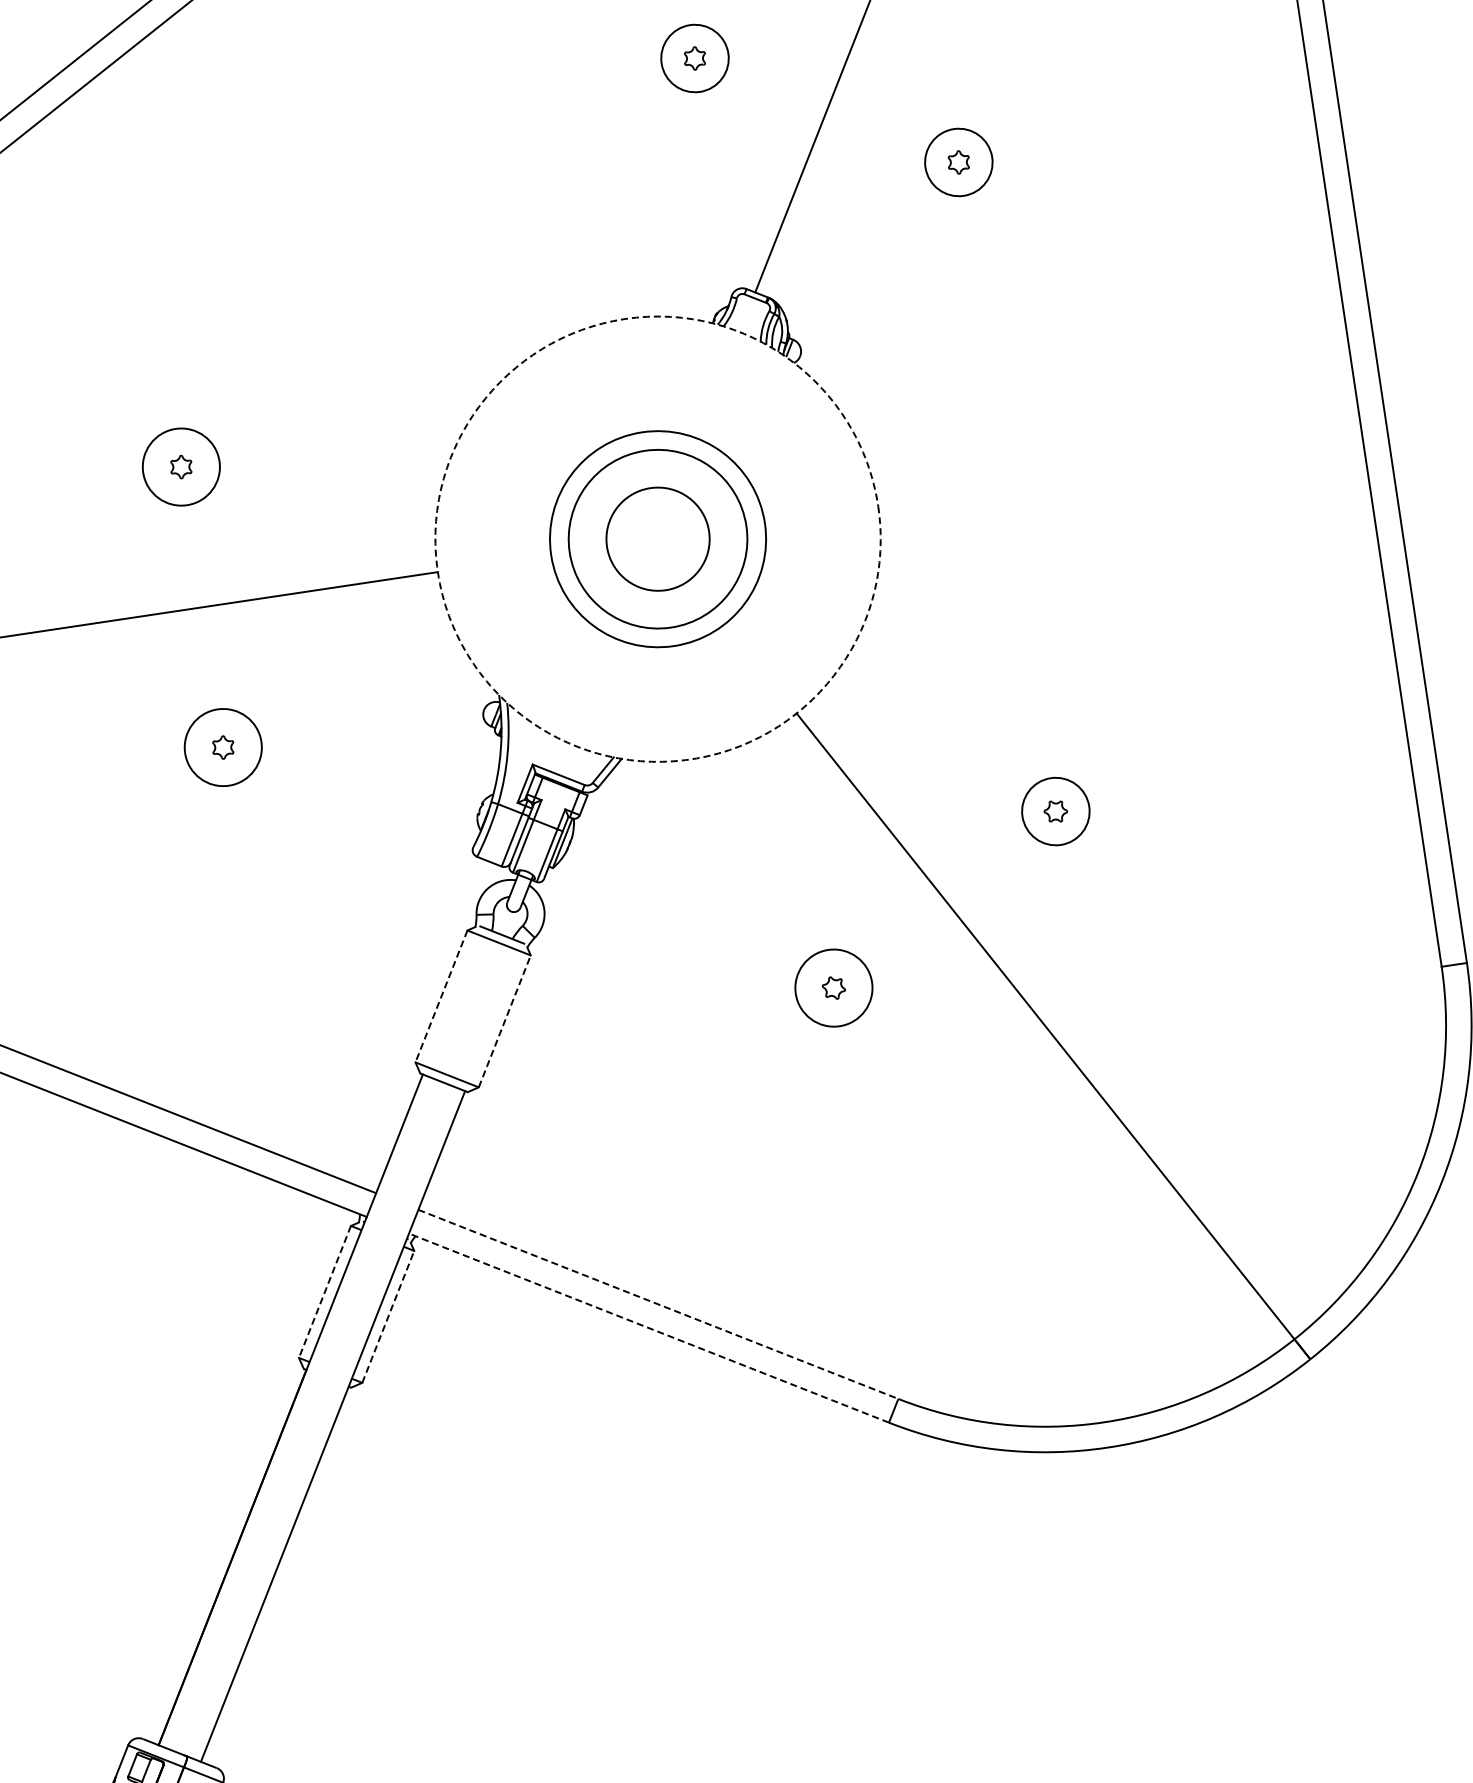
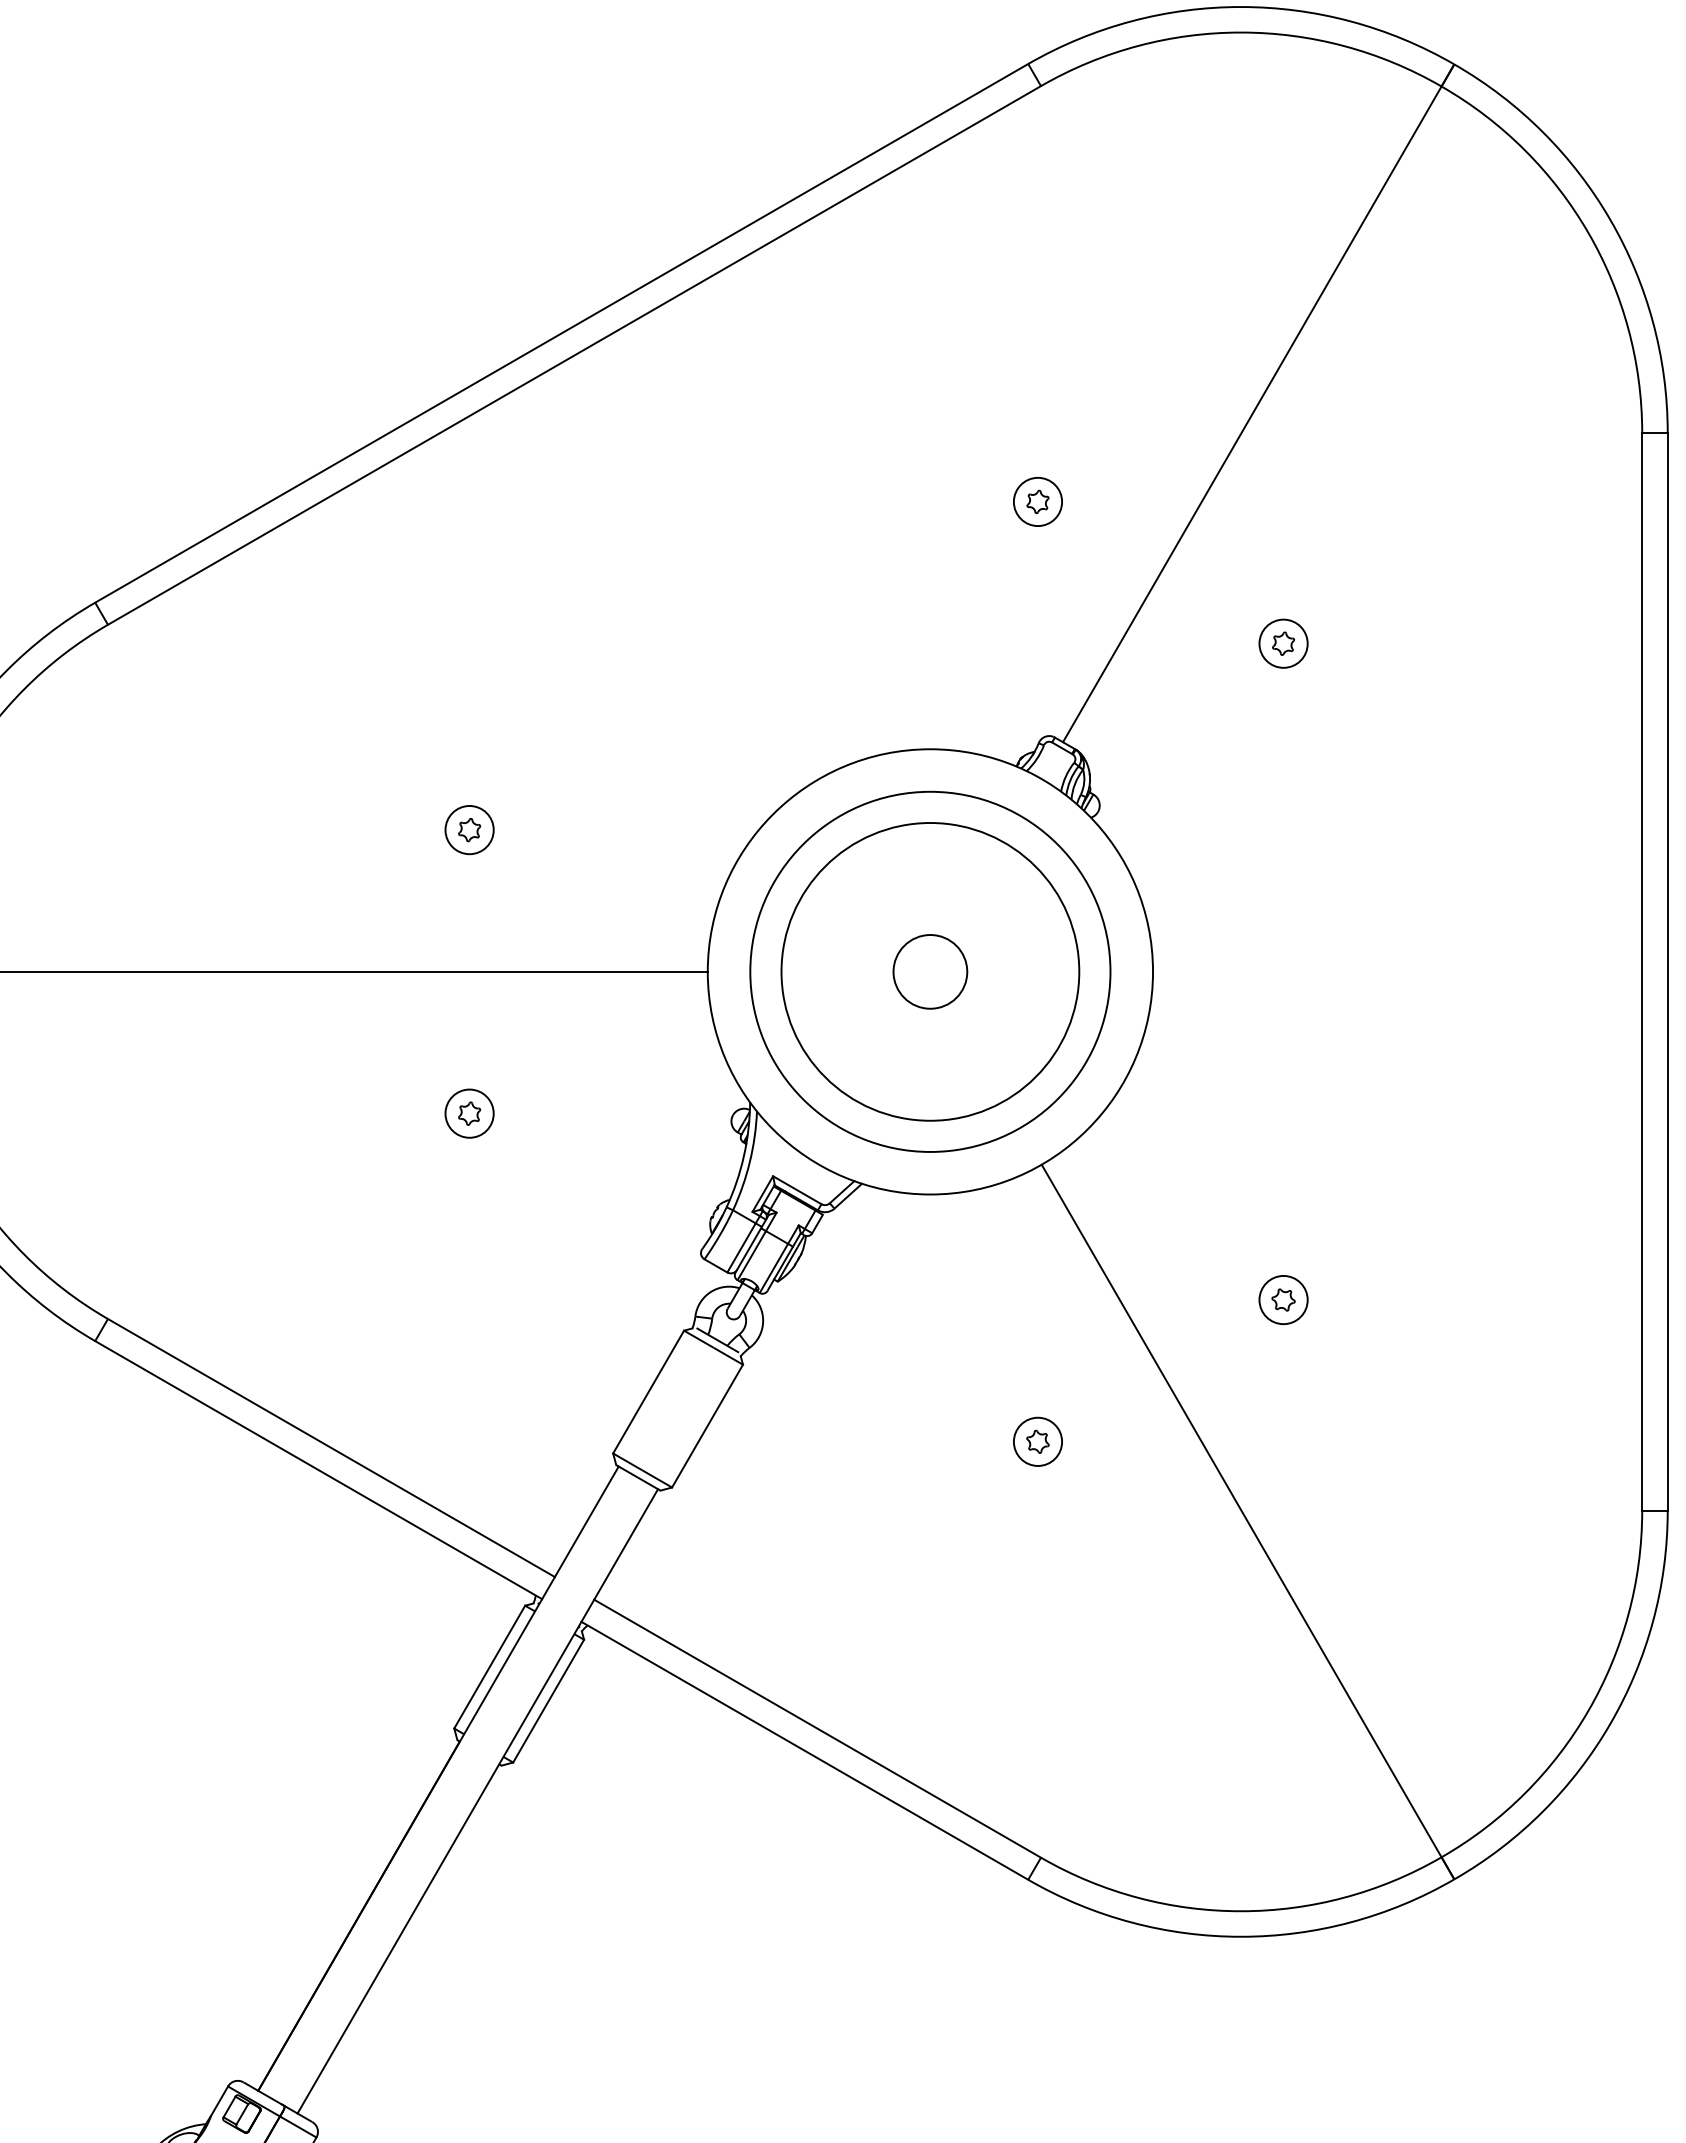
circle: (694, 58) -> (1037, 501), size x0.71
circle: (958, 162) -> (1283, 643), size x0.71
circle: (181, 466) -> (469, 829), size x0.62
circle: (658, 538) -> (930, 971), dashed -> solid
circle: (658, 538) -> (930, 971), size x0.71
circle: (658, 538) -> (930, 971), size x1.67
circle: (658, 538) -> (930, 971), size x1.67
circle: (223, 747) -> (469, 1113), size x0.62
circle: (1055, 811) -> (1283, 1299), size x0.71
circle: (833, 987) -> (1037, 1441), size x0.62
line: (441, 996) -> (648, 1392), dashed -> solid
line: (504, 1021) -> (707, 1426), dashed -> solid
line: (324, 1292) -> (489, 1667), dashed -> solid
line: (658, 1304) -> (817, 1728), dashed -> solid
line: (388, 1317) -> (548, 1701), dashed -> solid
line: (648, 1327) -> (804, 1750), dashed -> solid

